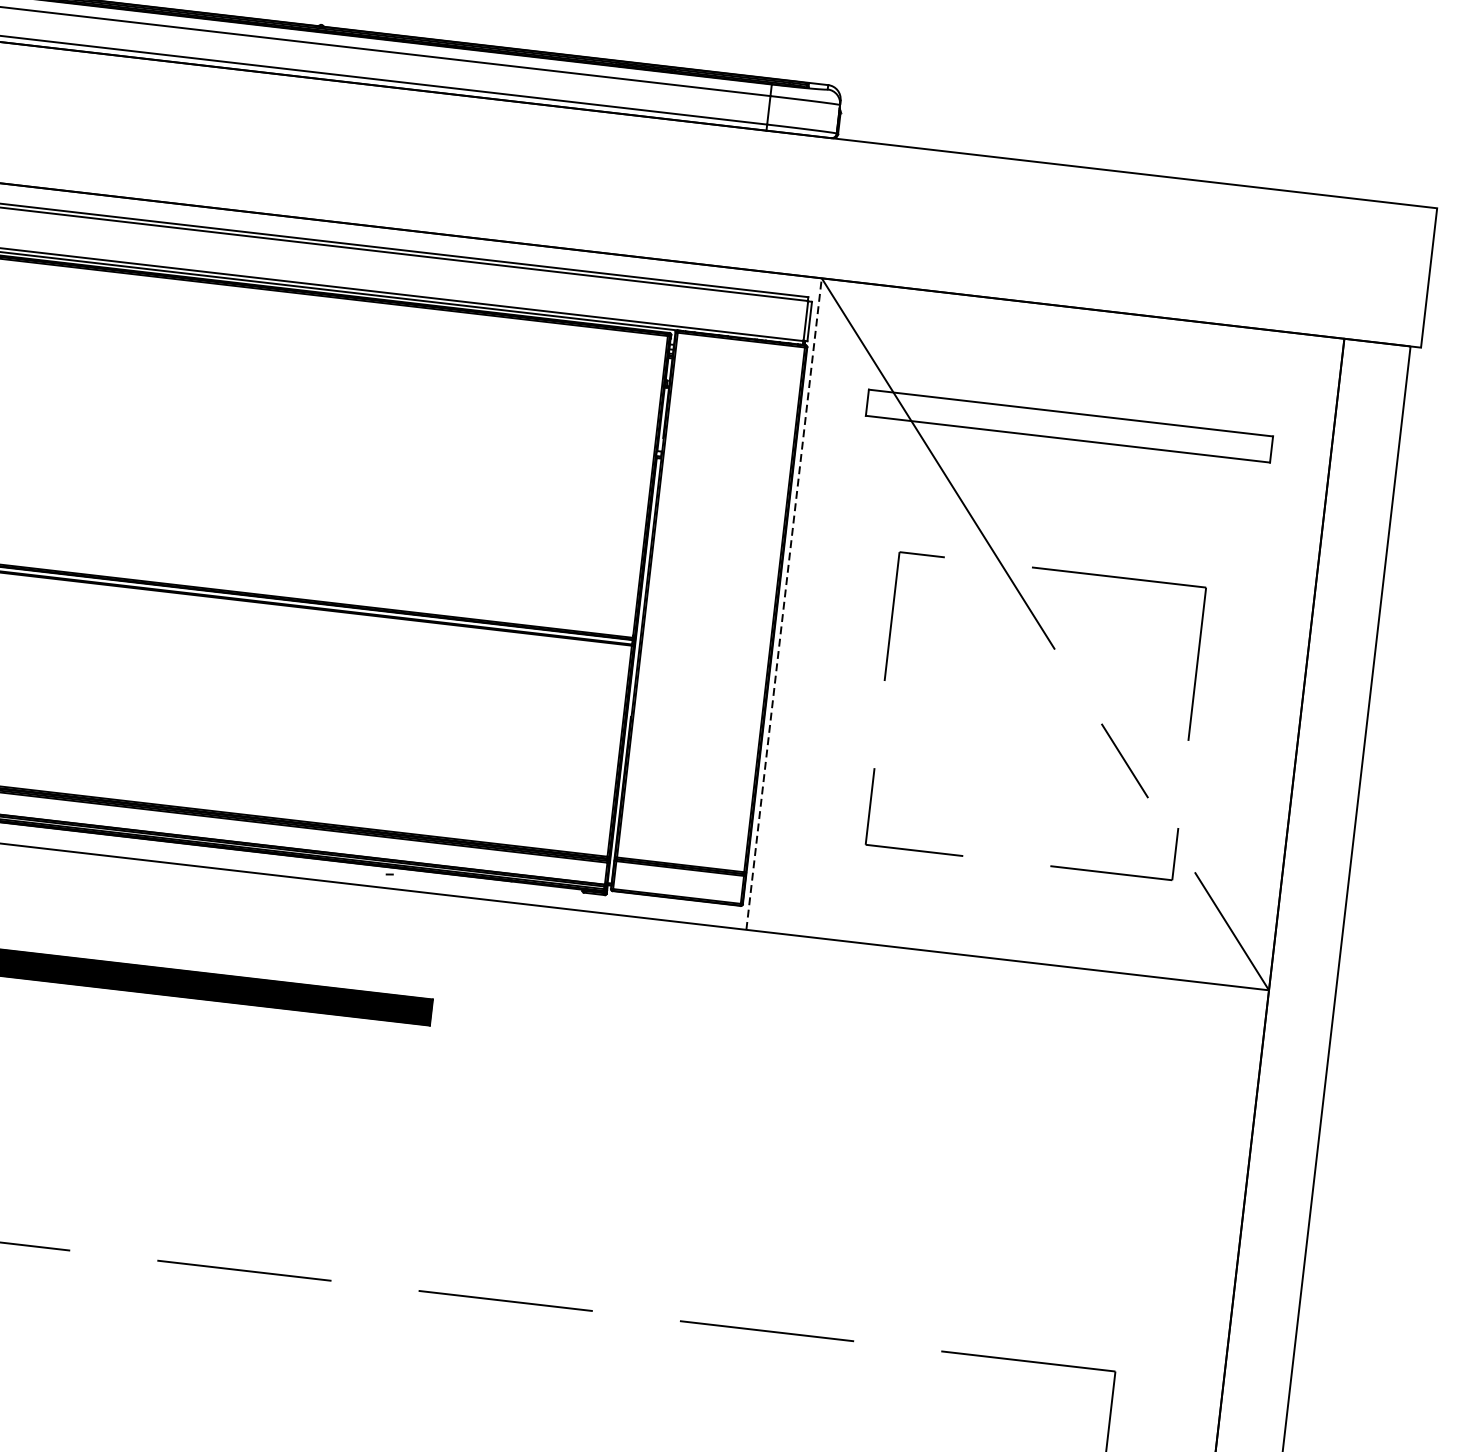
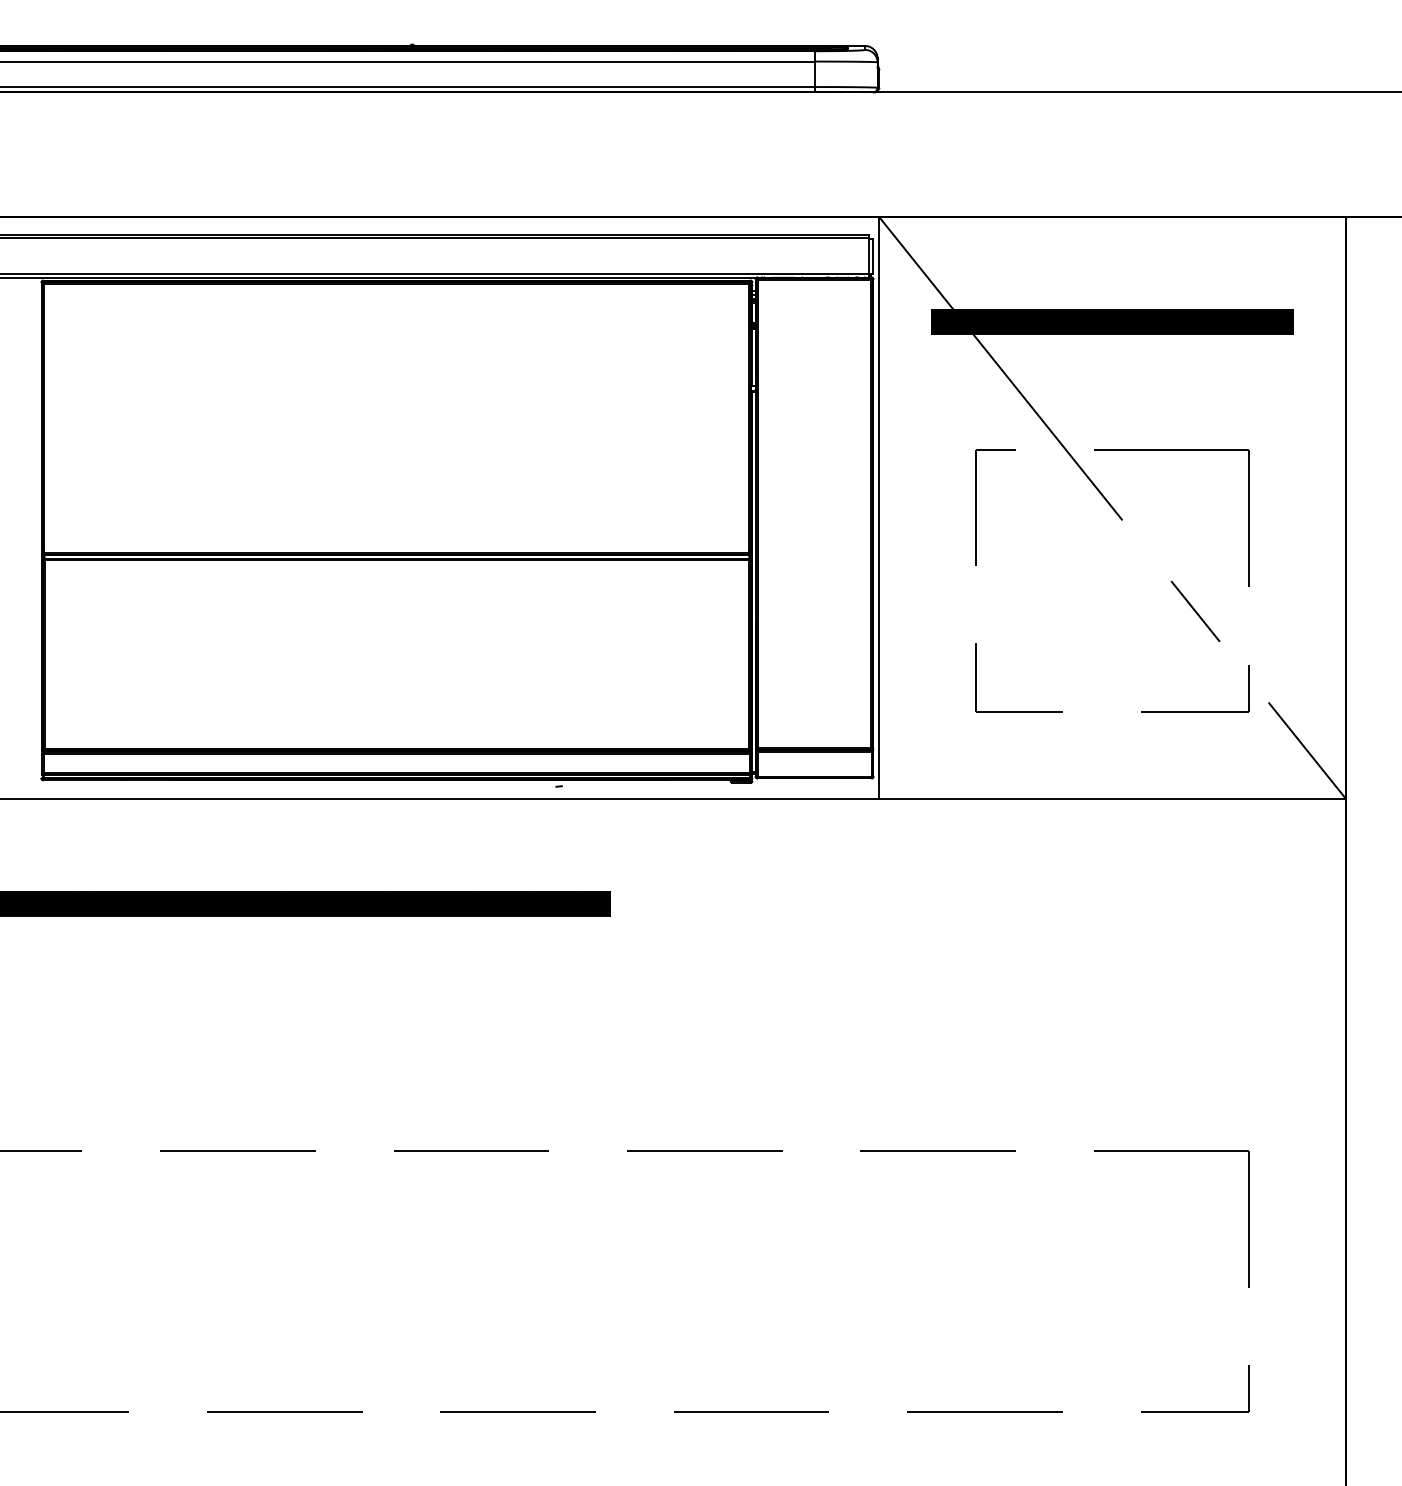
hatch: (1069, 425) -> (1112, 321), added
line: (784, 603) -> (879, 507), dashed -> solid

